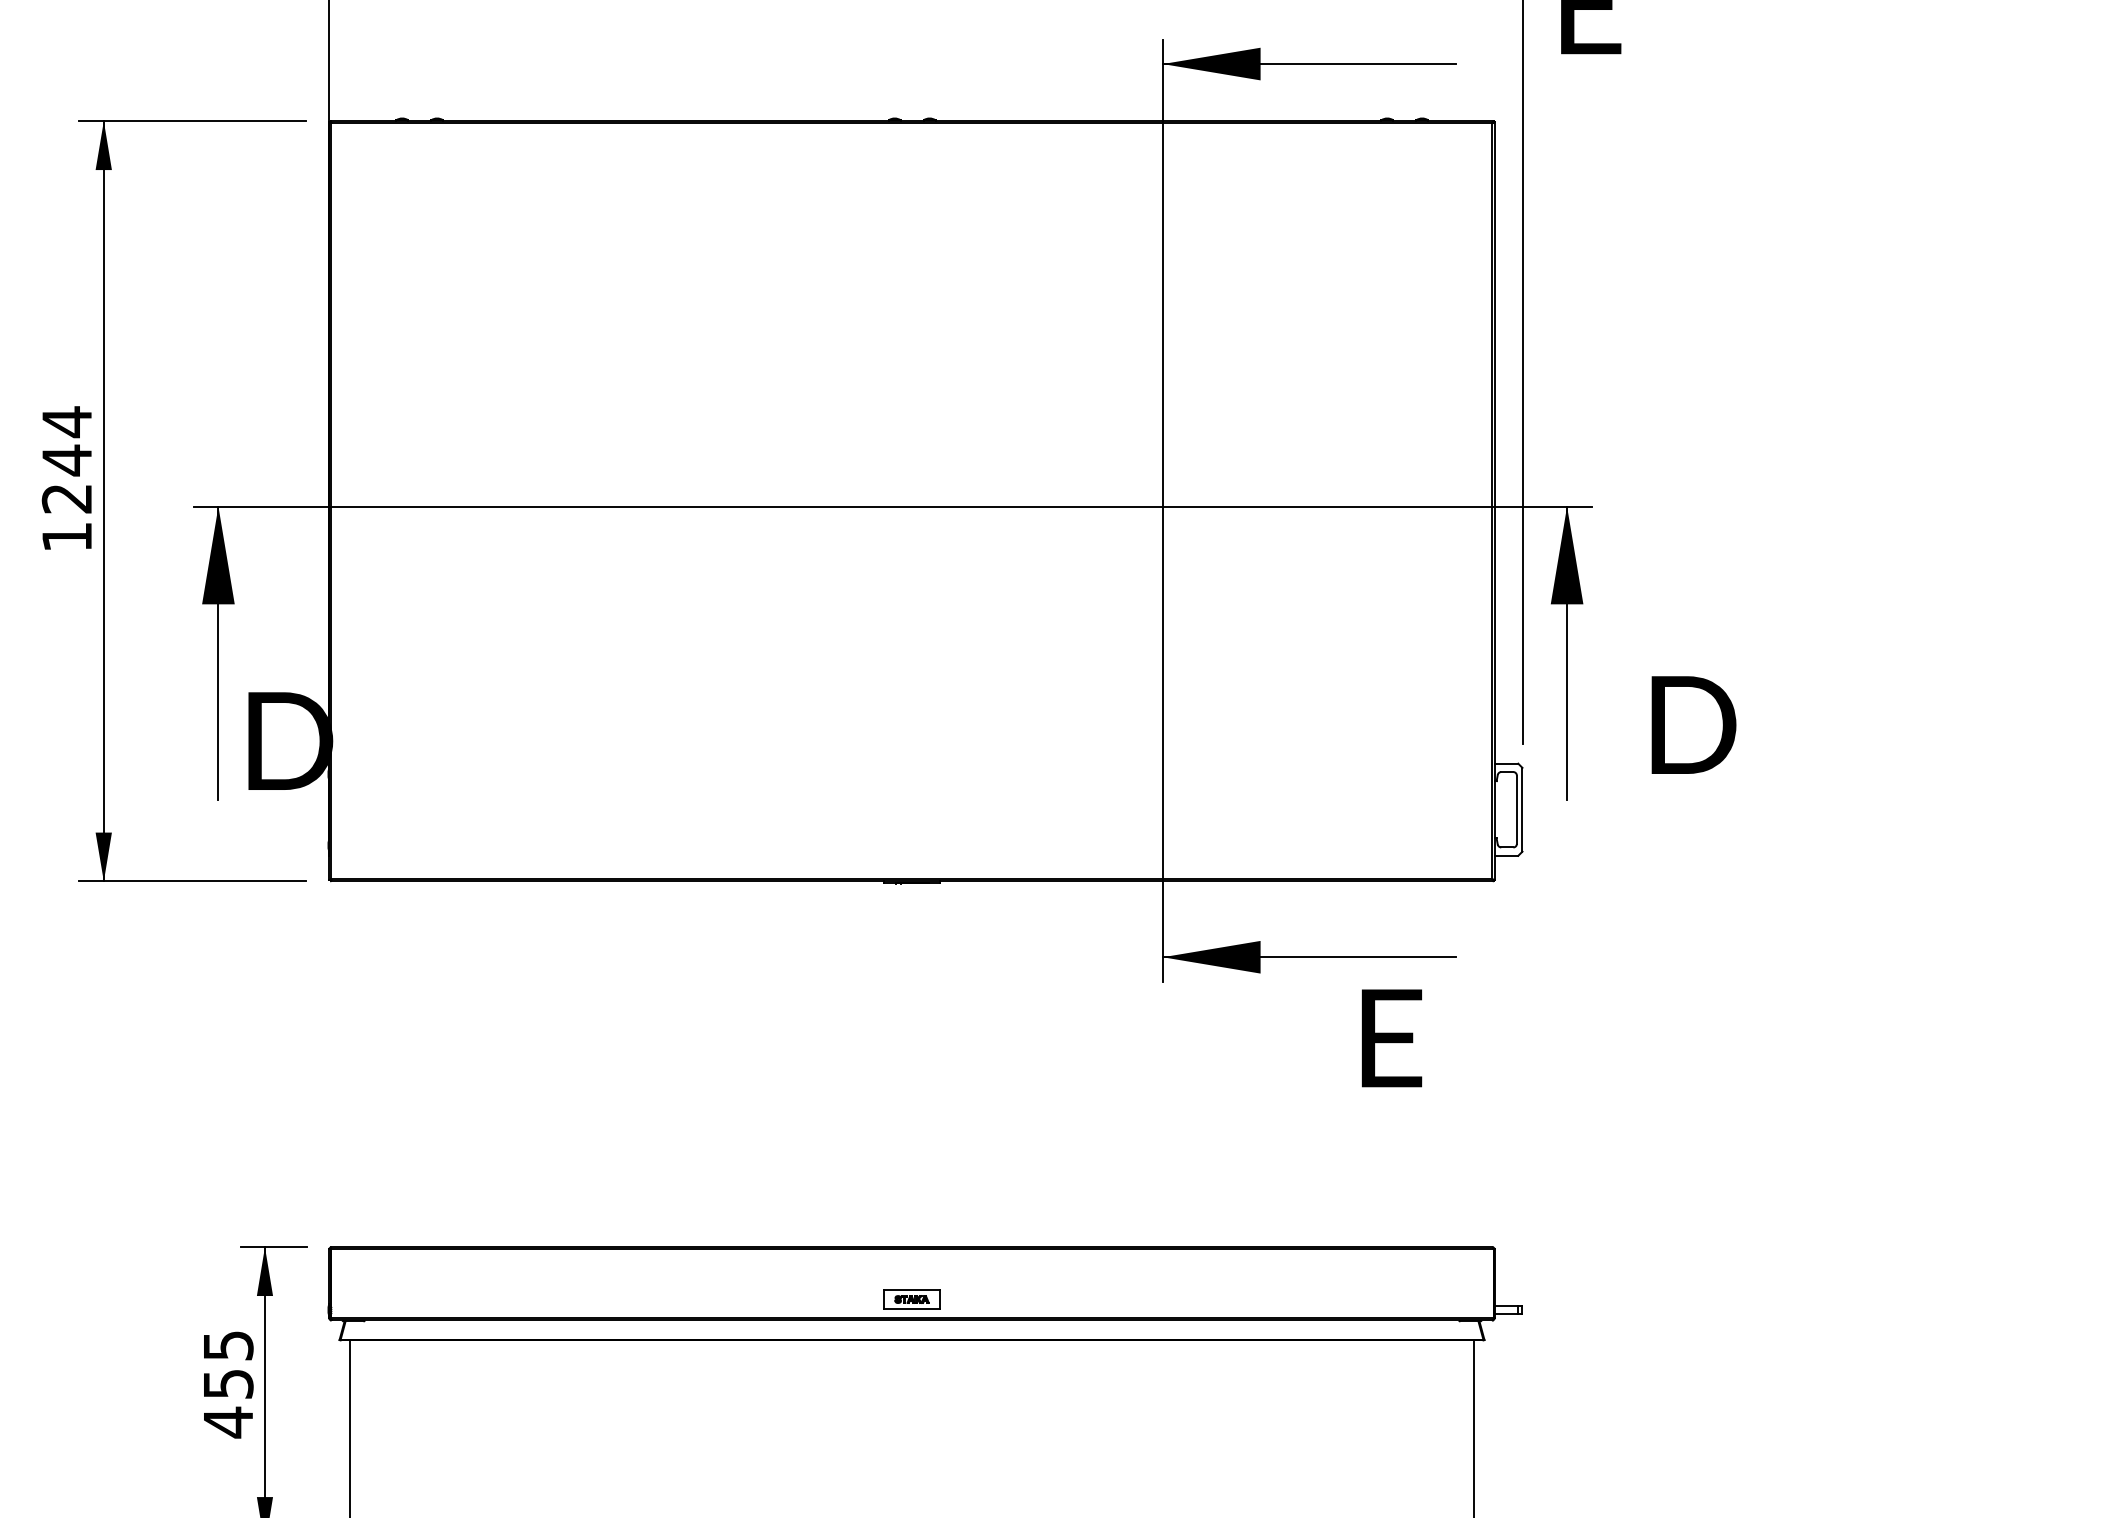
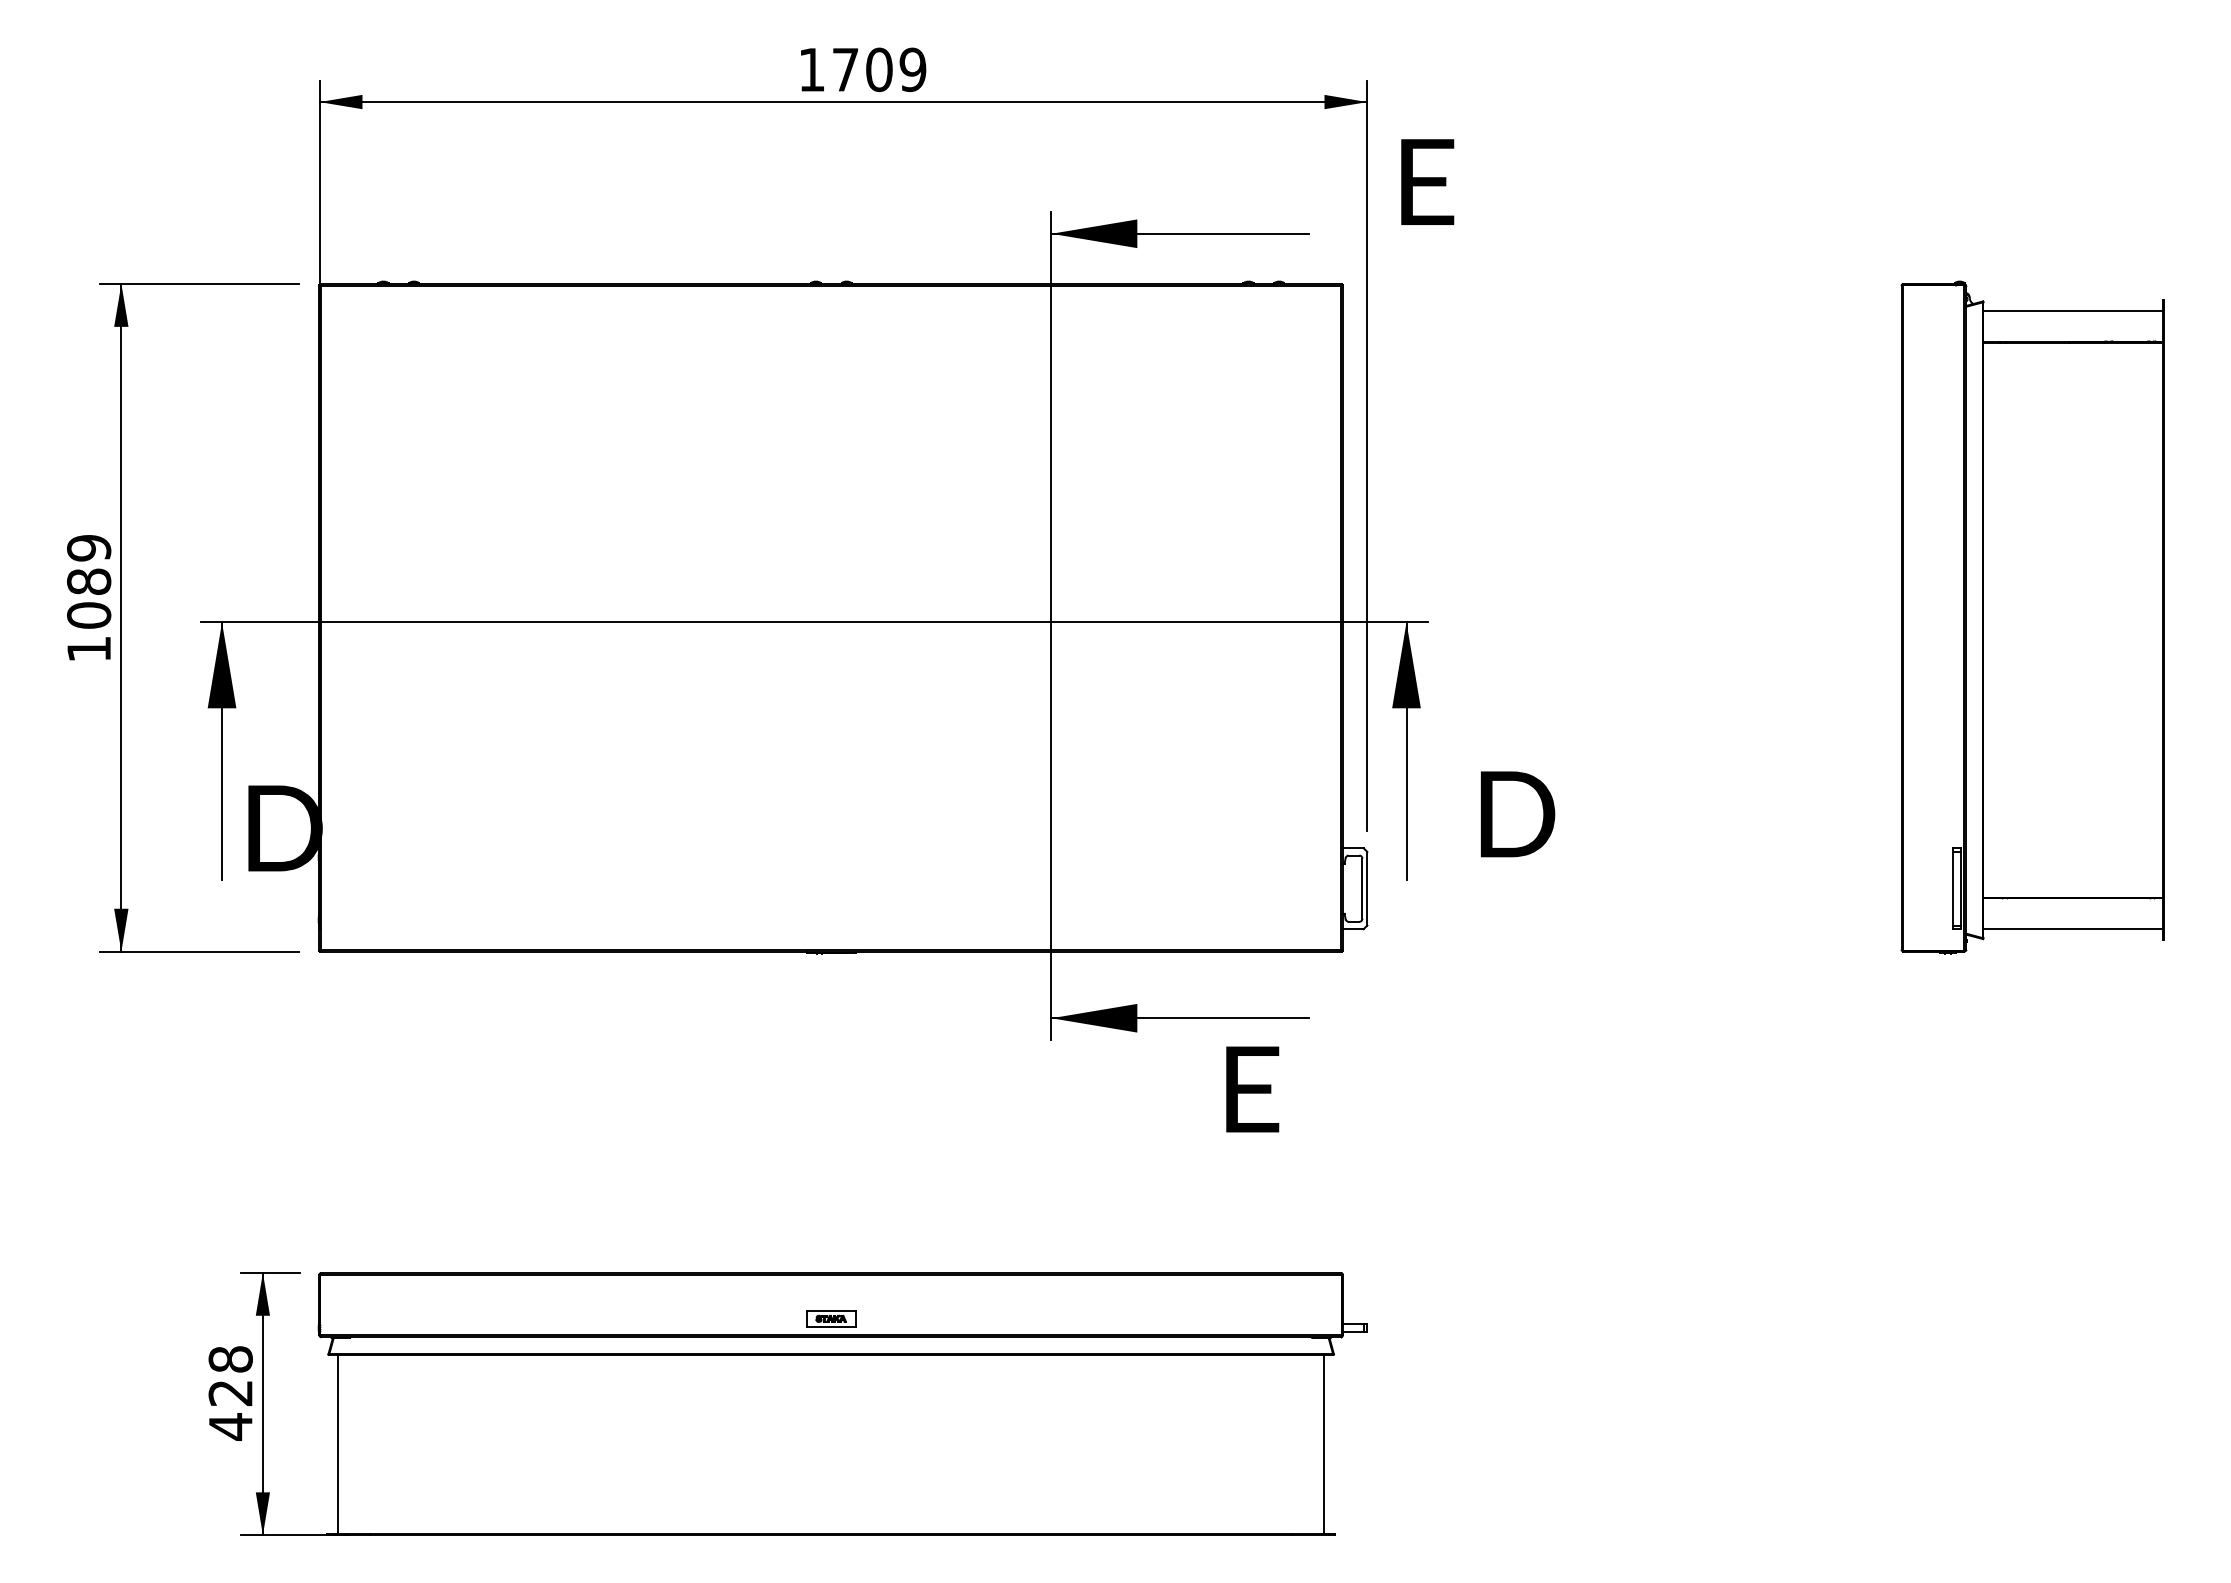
text: (67, 459) -> (89, 581), 1244 -> 1089
text: (228, 1365) -> (230, 1376), 455 -> 428

